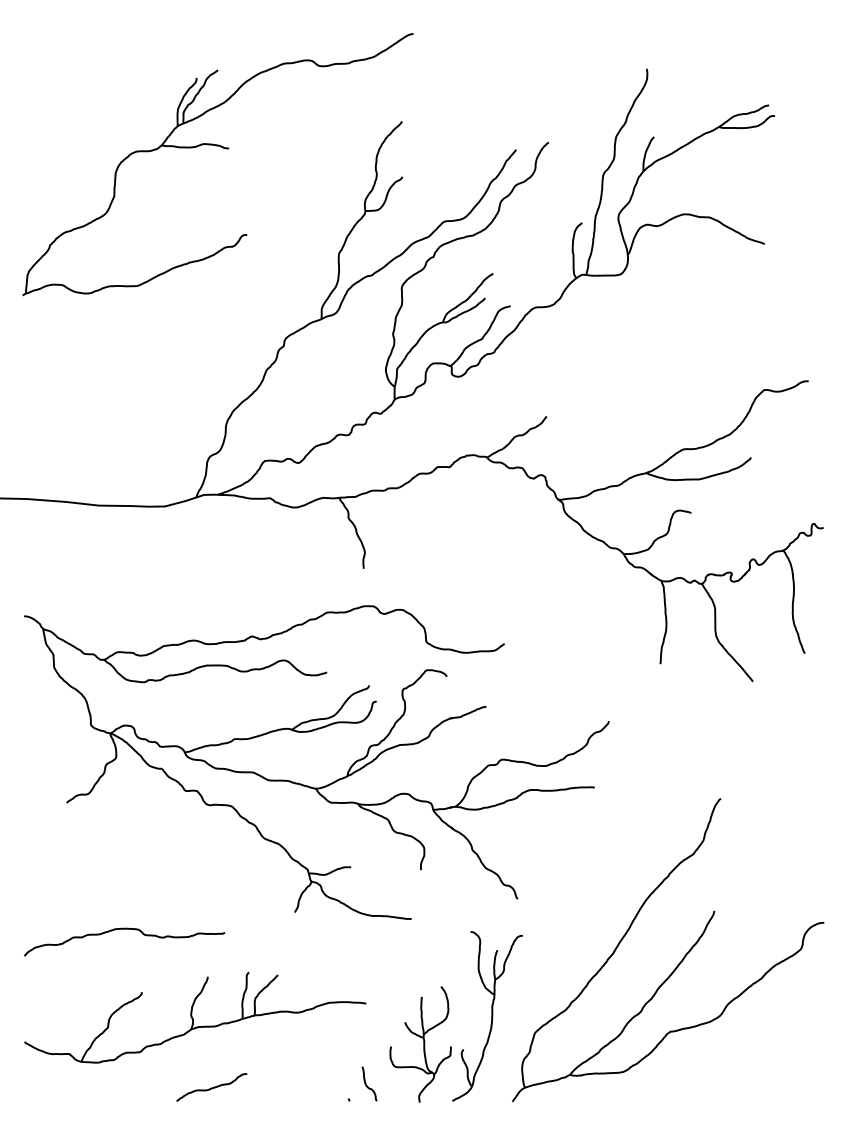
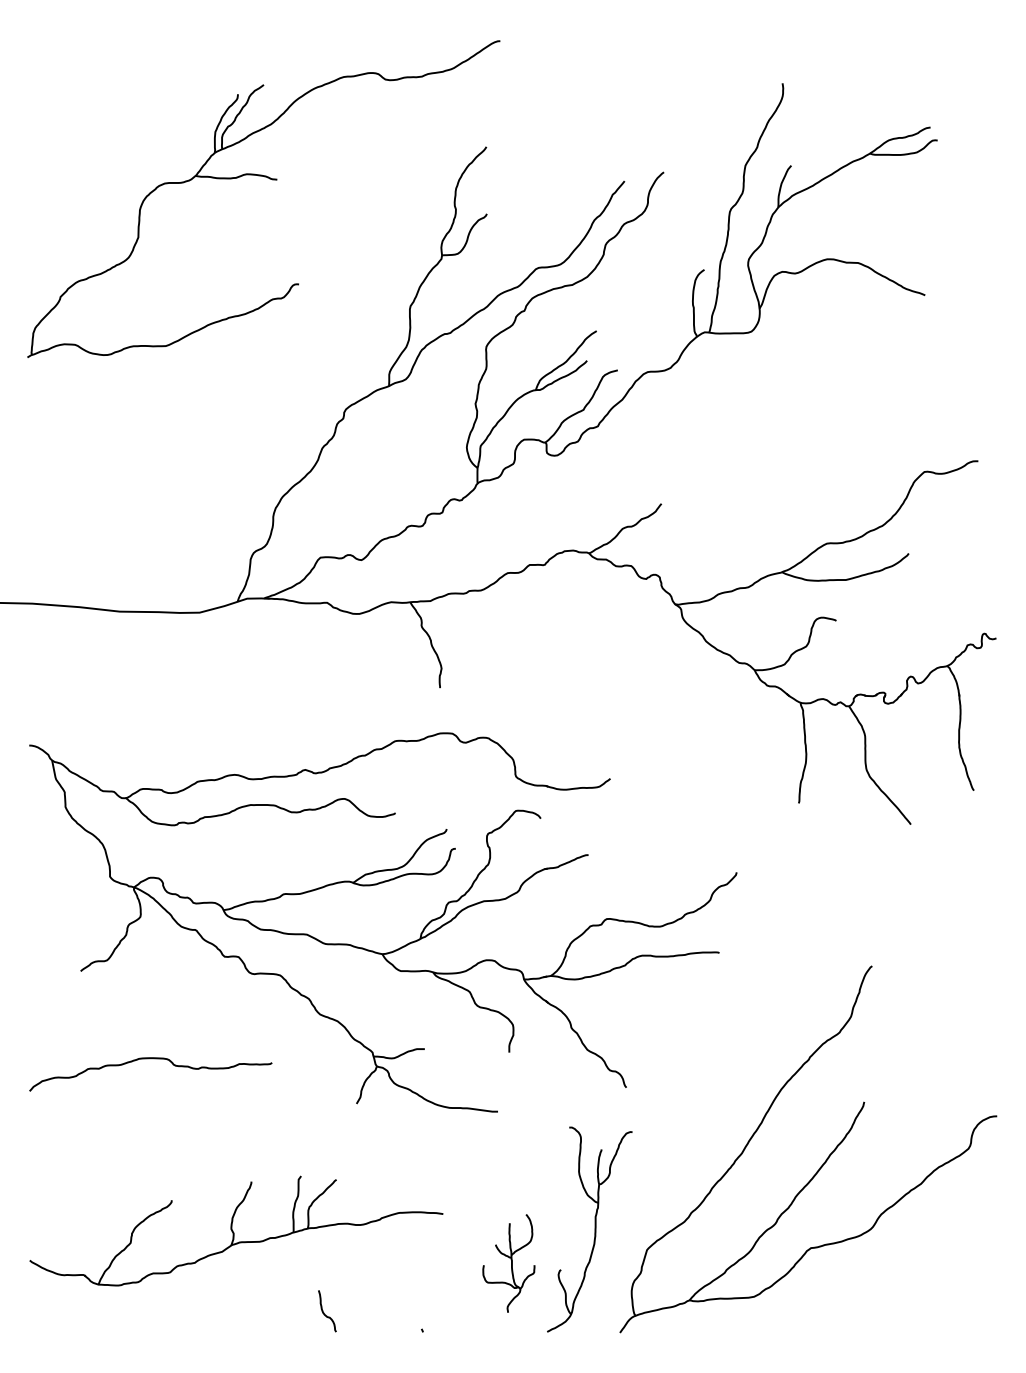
curve: (124, 929) -> (150, 1059), moved
part: (420, 1044) -> (508, 1263), size x0.7
curve: (367, 1085) -> (324, 1313), moved
curve: (211, 1087) -> (255, 1315), removed

